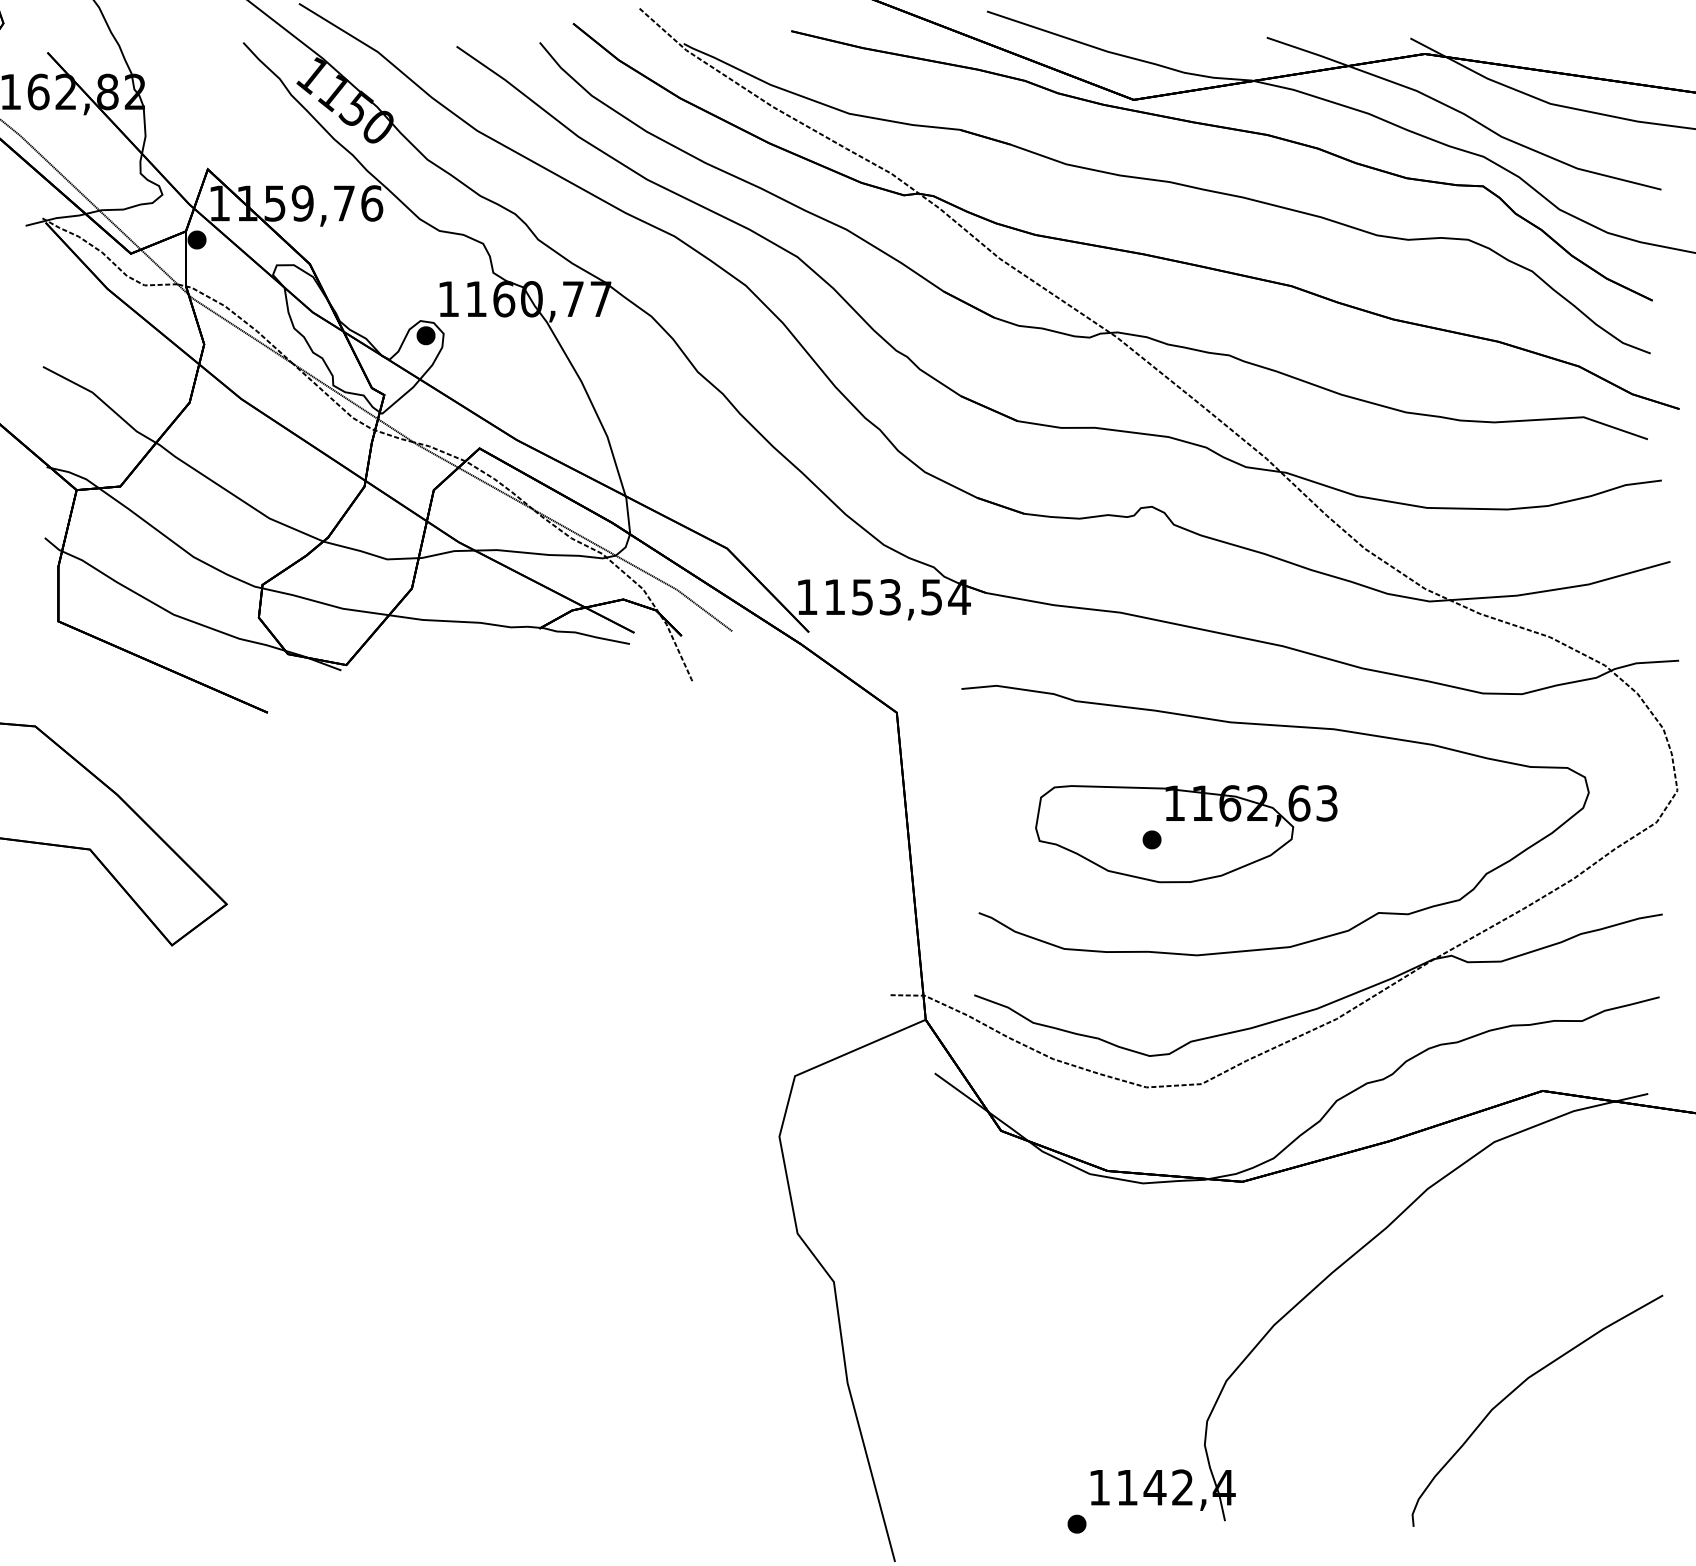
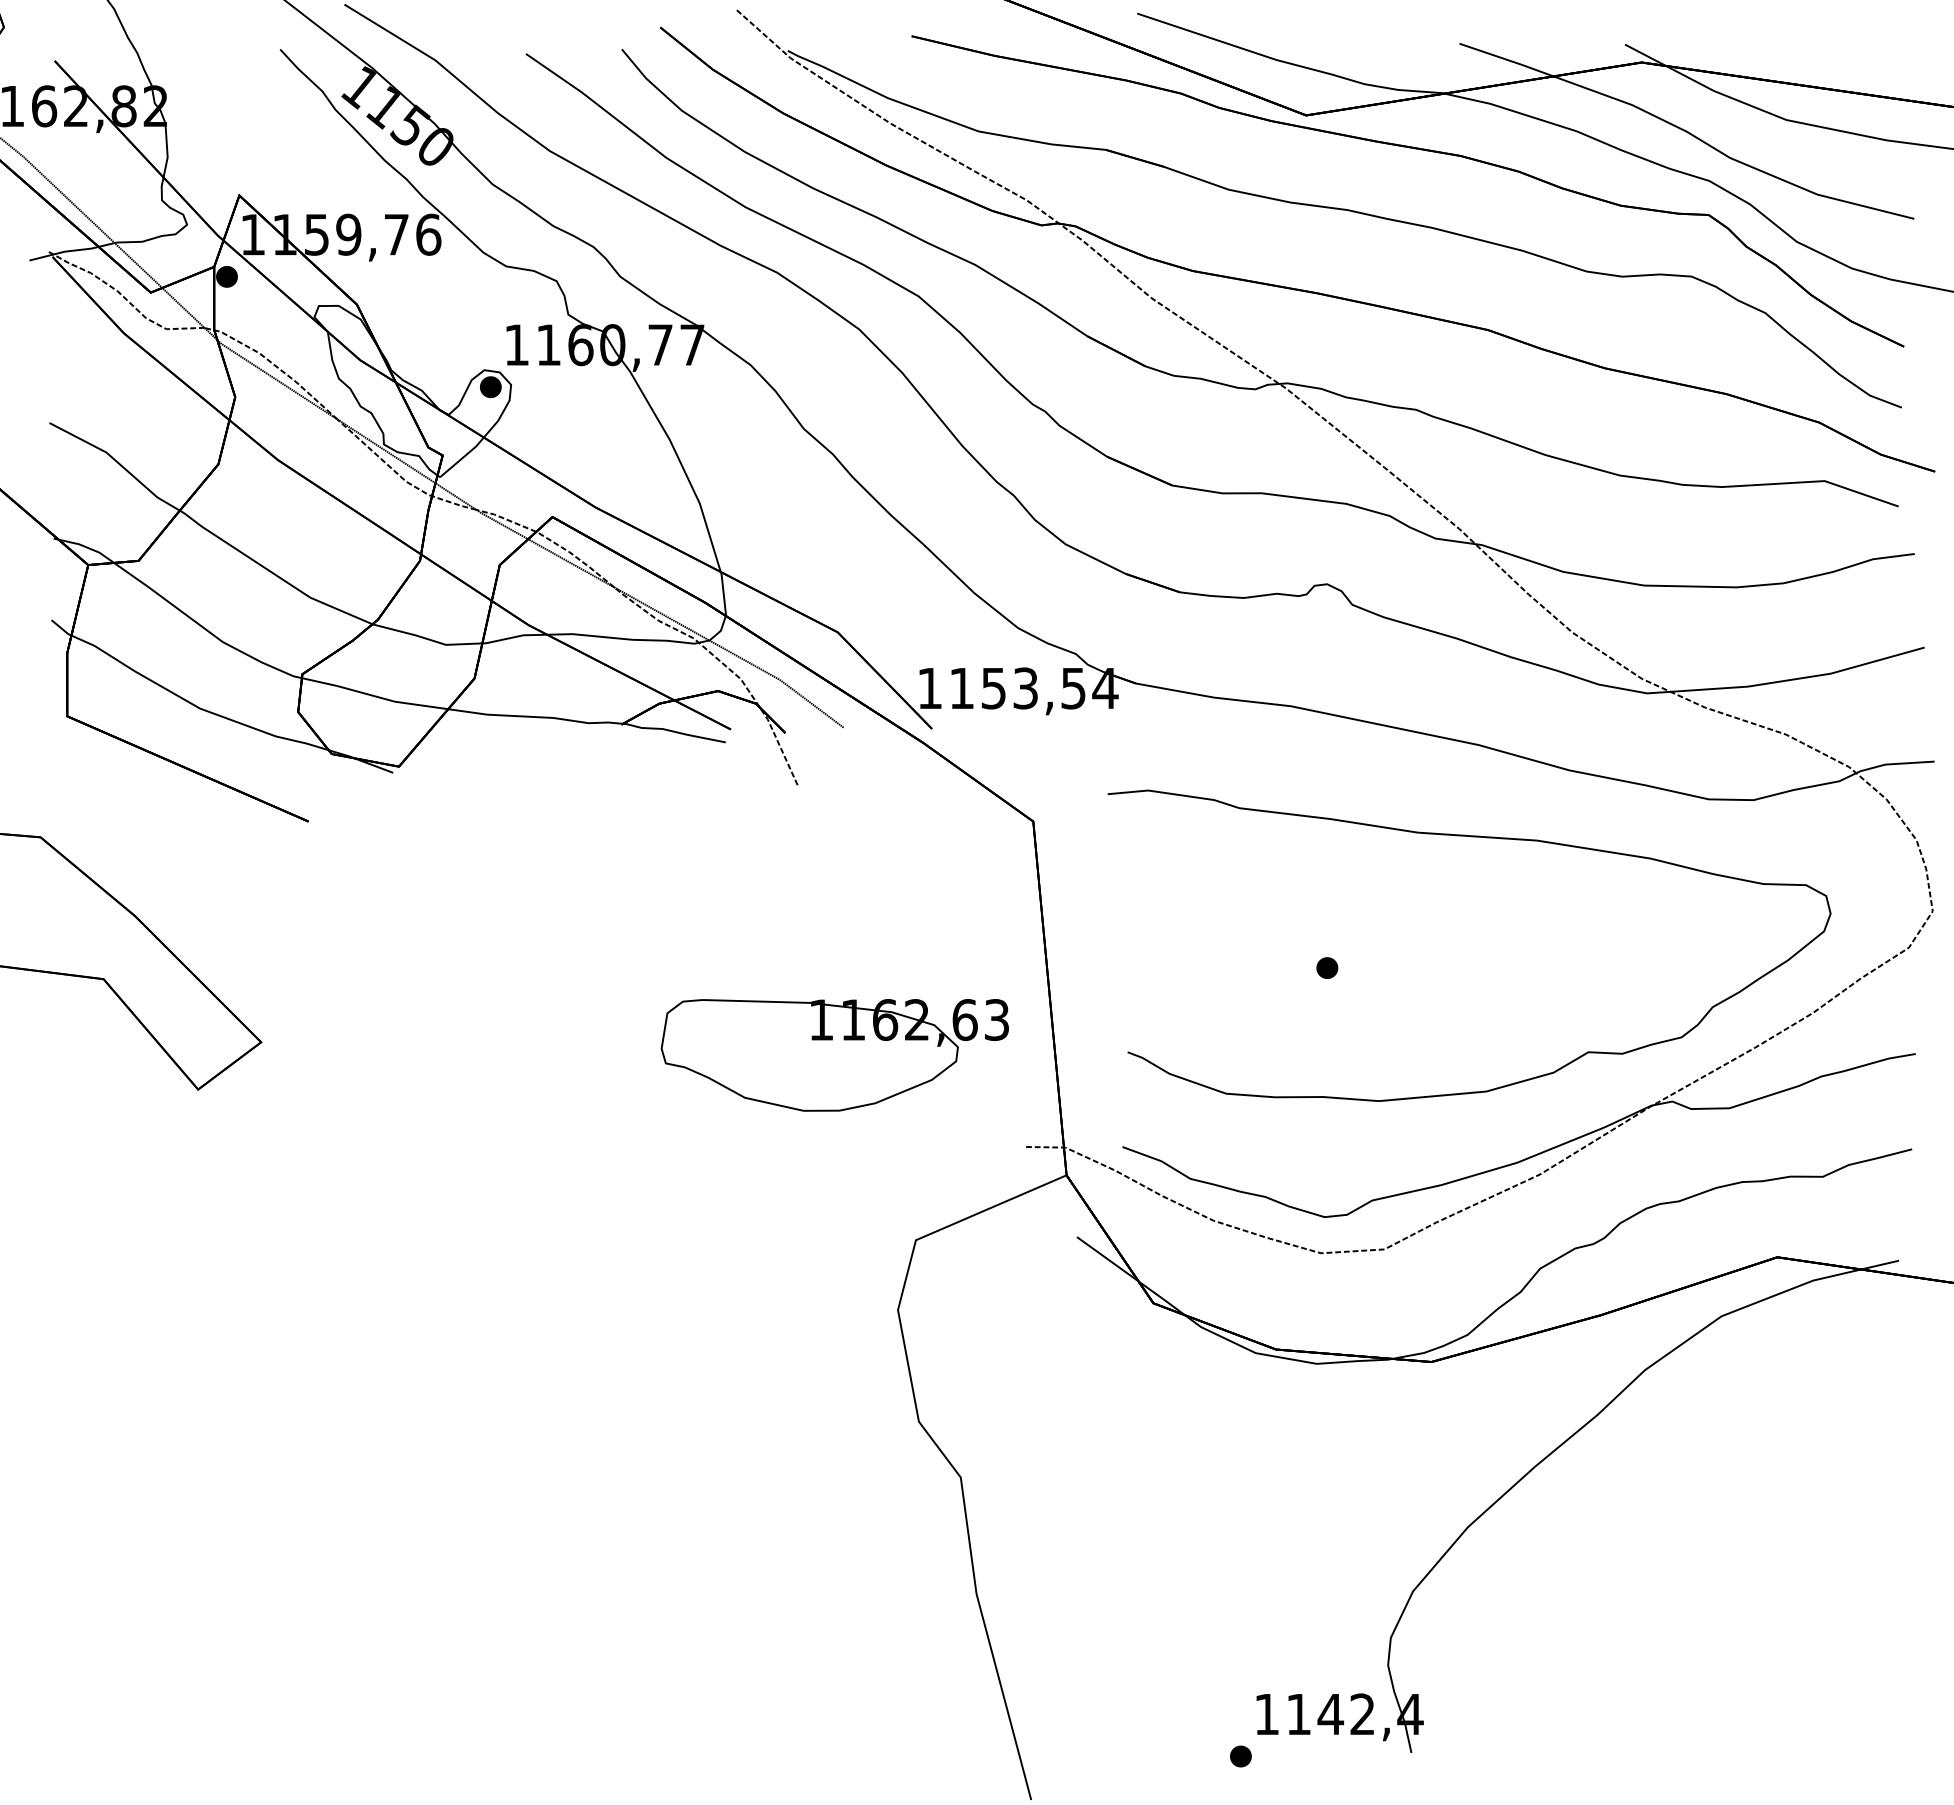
part: (1186, 834) -> (834, 1055), moved
curve: (1517, 1388) -> (1748, 1600), removed

